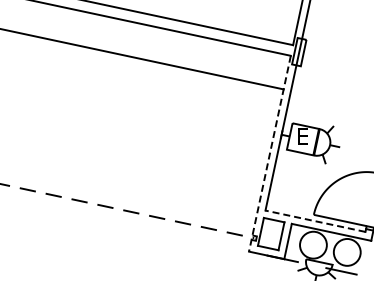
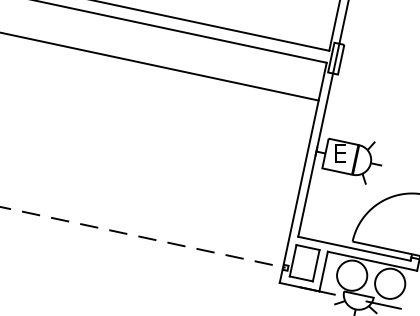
line: (269, 154) -> (302, 173), dashed -> solid
line: (315, 221) -> (354, 249), dashed -> solid

